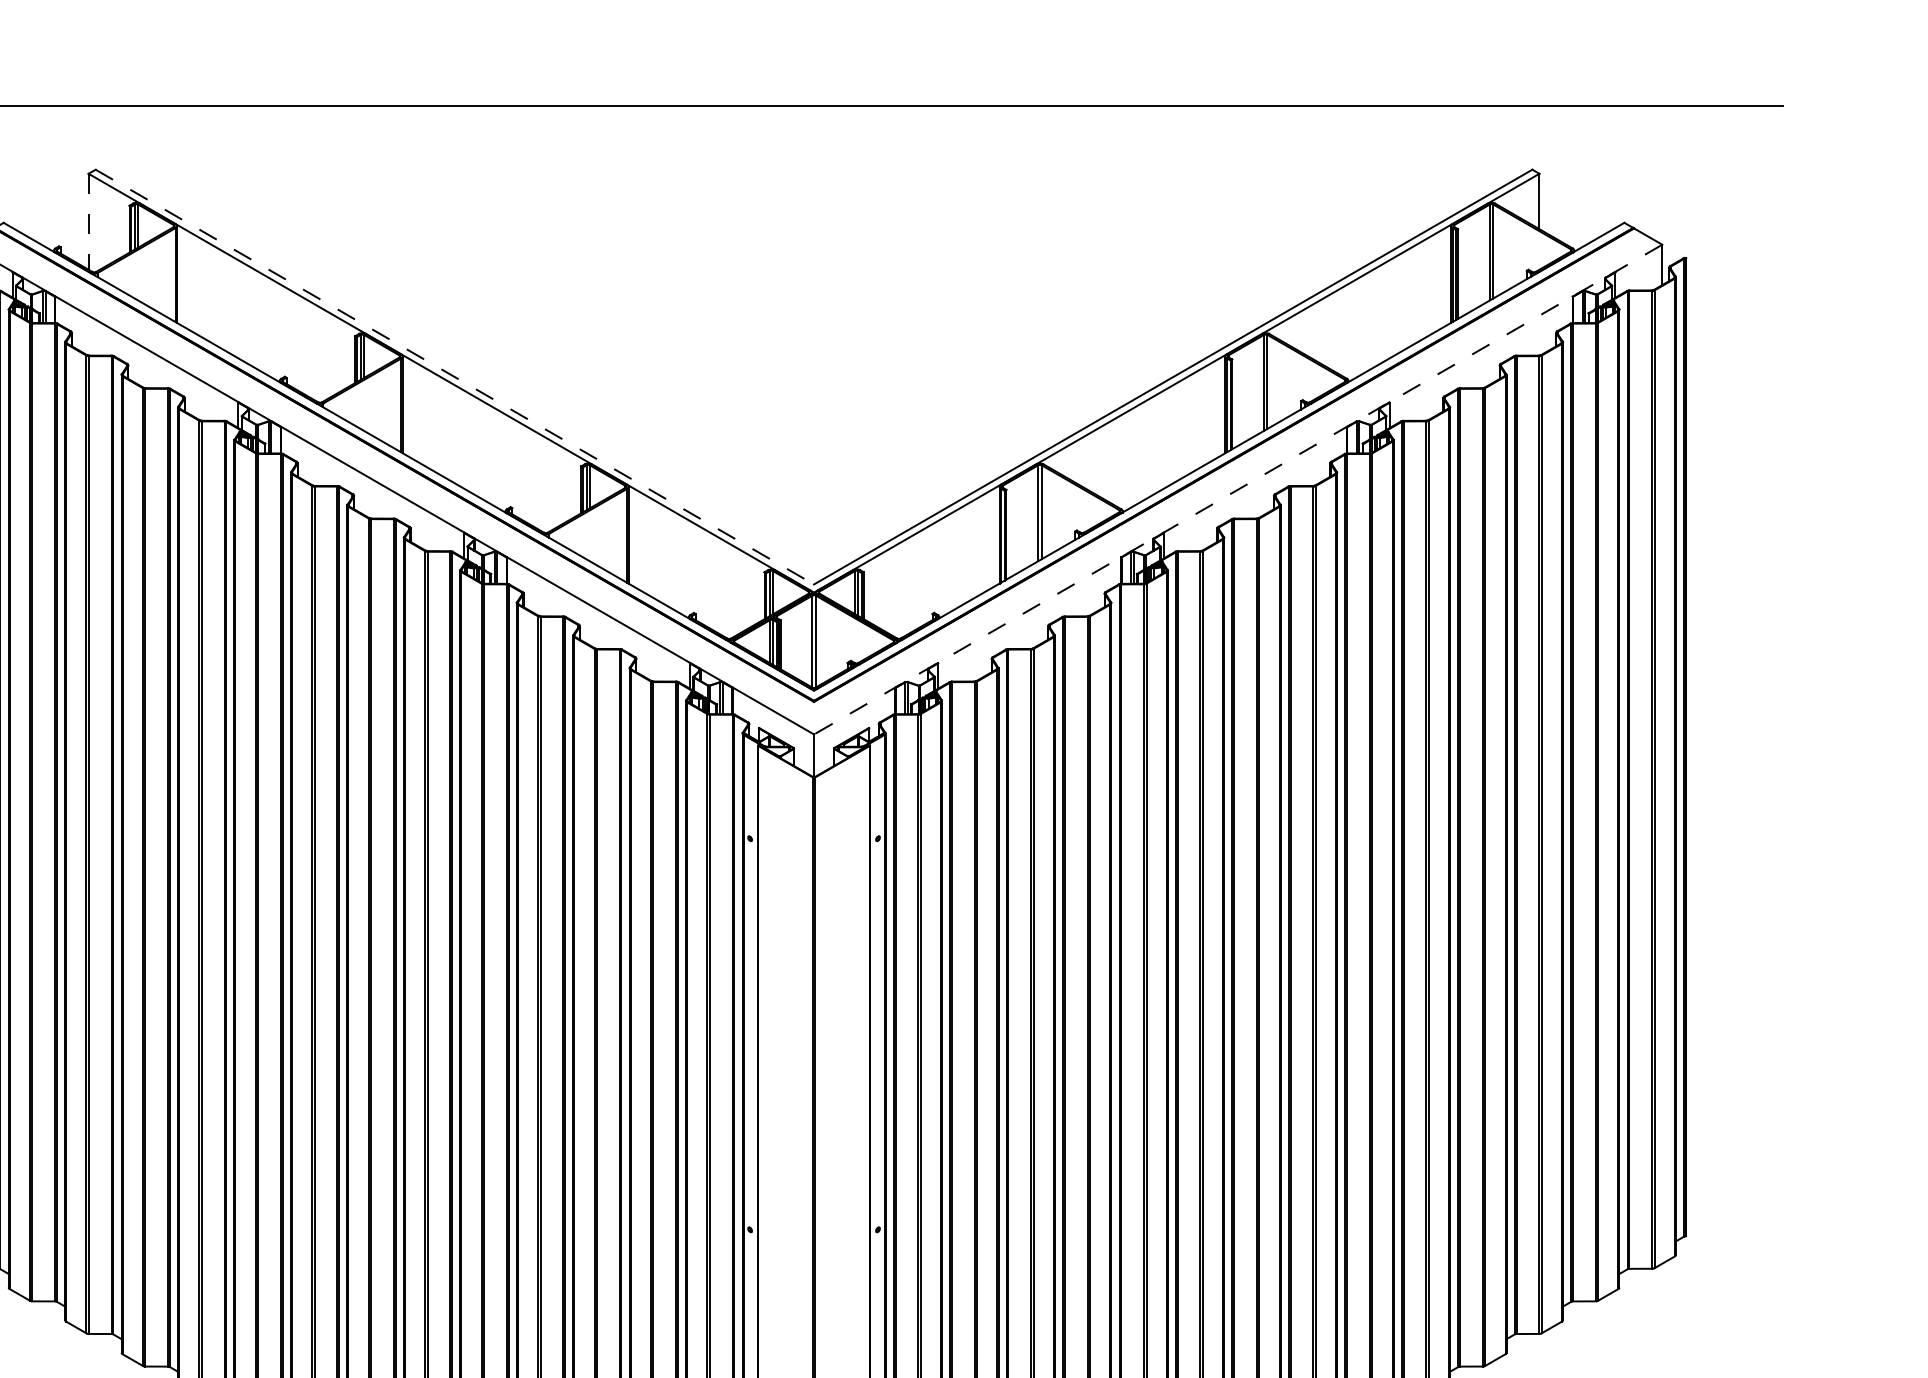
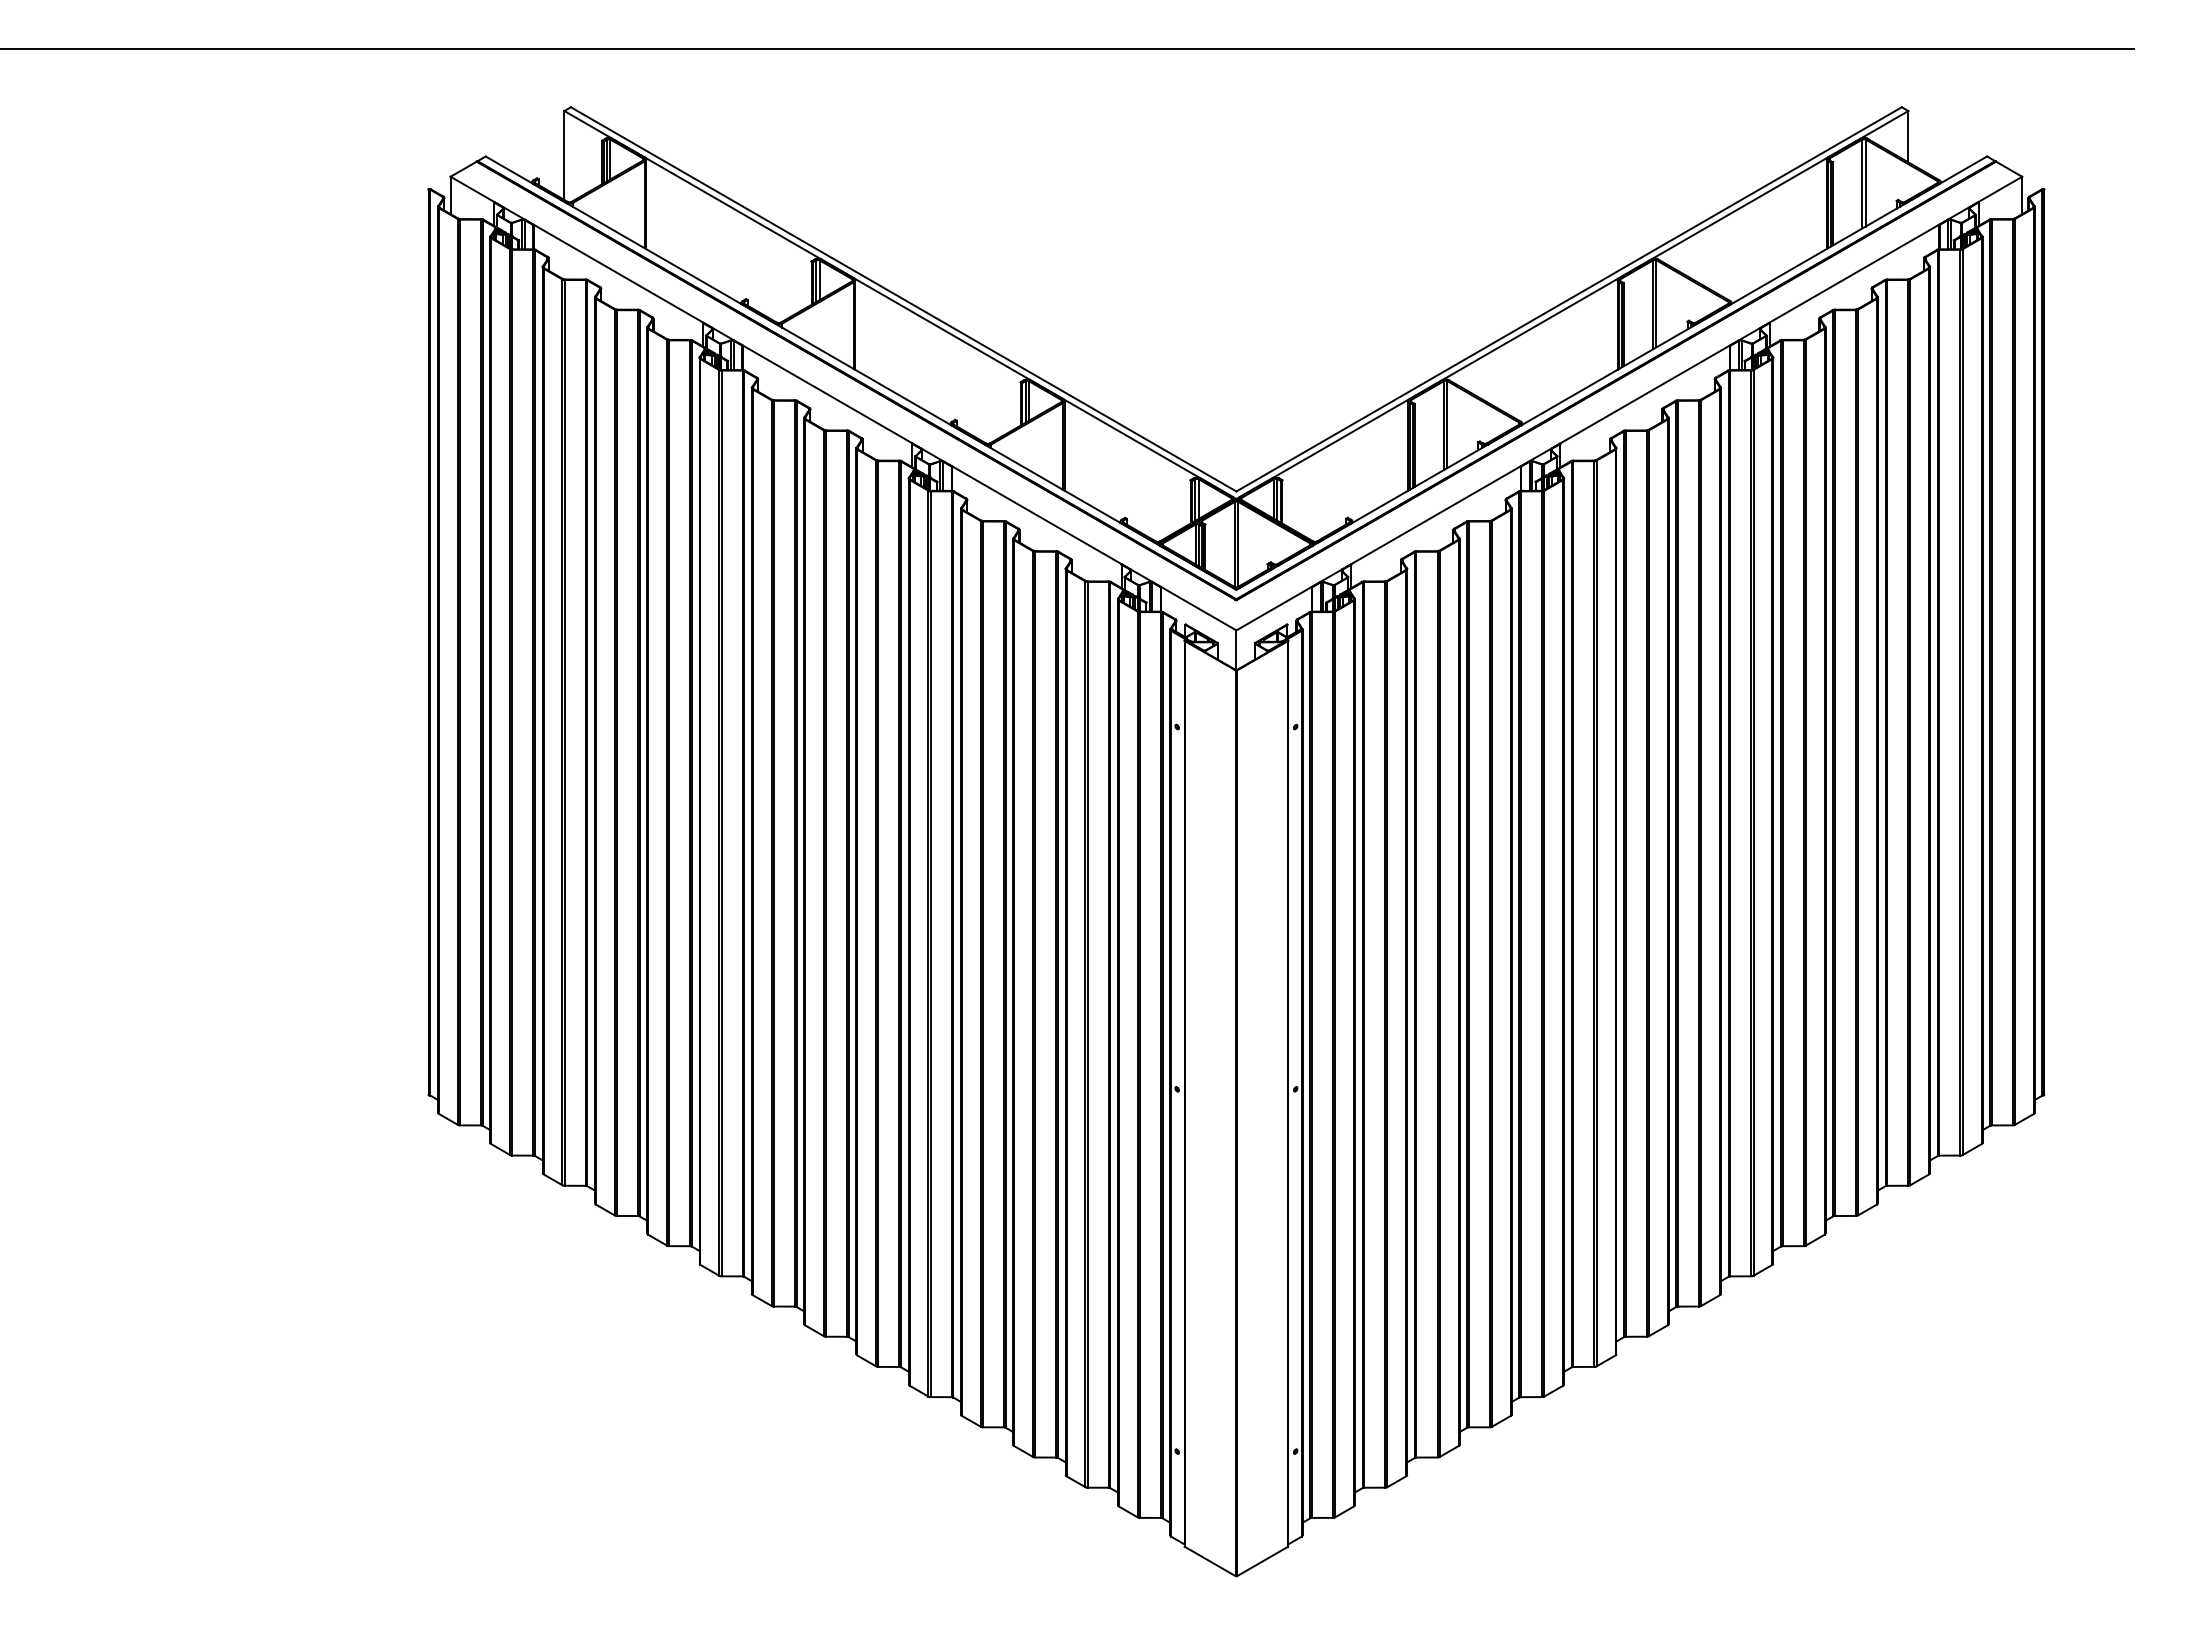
line: (88, 222) -> (564, 156), dashed -> solid
line: (455, 377) -> (904, 299), dashed -> solid
line: (1238, 489) -> (1629, 403), dashed -> solid

